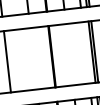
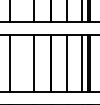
line: (86, 52) -> (82, 63), added
line: (70, 54) -> (67, 63), added
line: (34, 58) -> (34, 63), added

